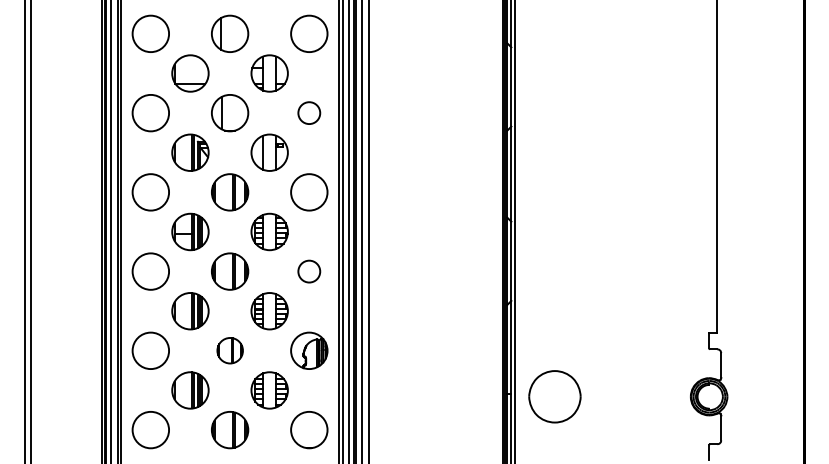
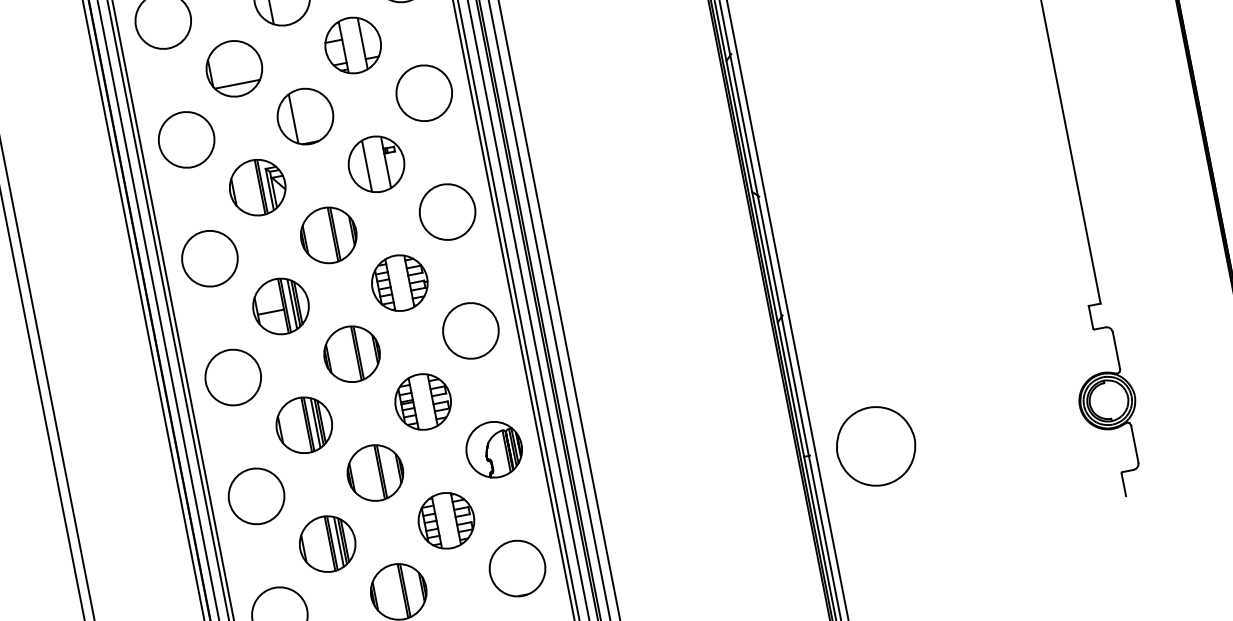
circle: (309, 112) -> (424, 92), size x1.67
circle: (309, 271) -> (471, 330), size x1.67
part: (230, 350) -> (375, 472), size x1.43

